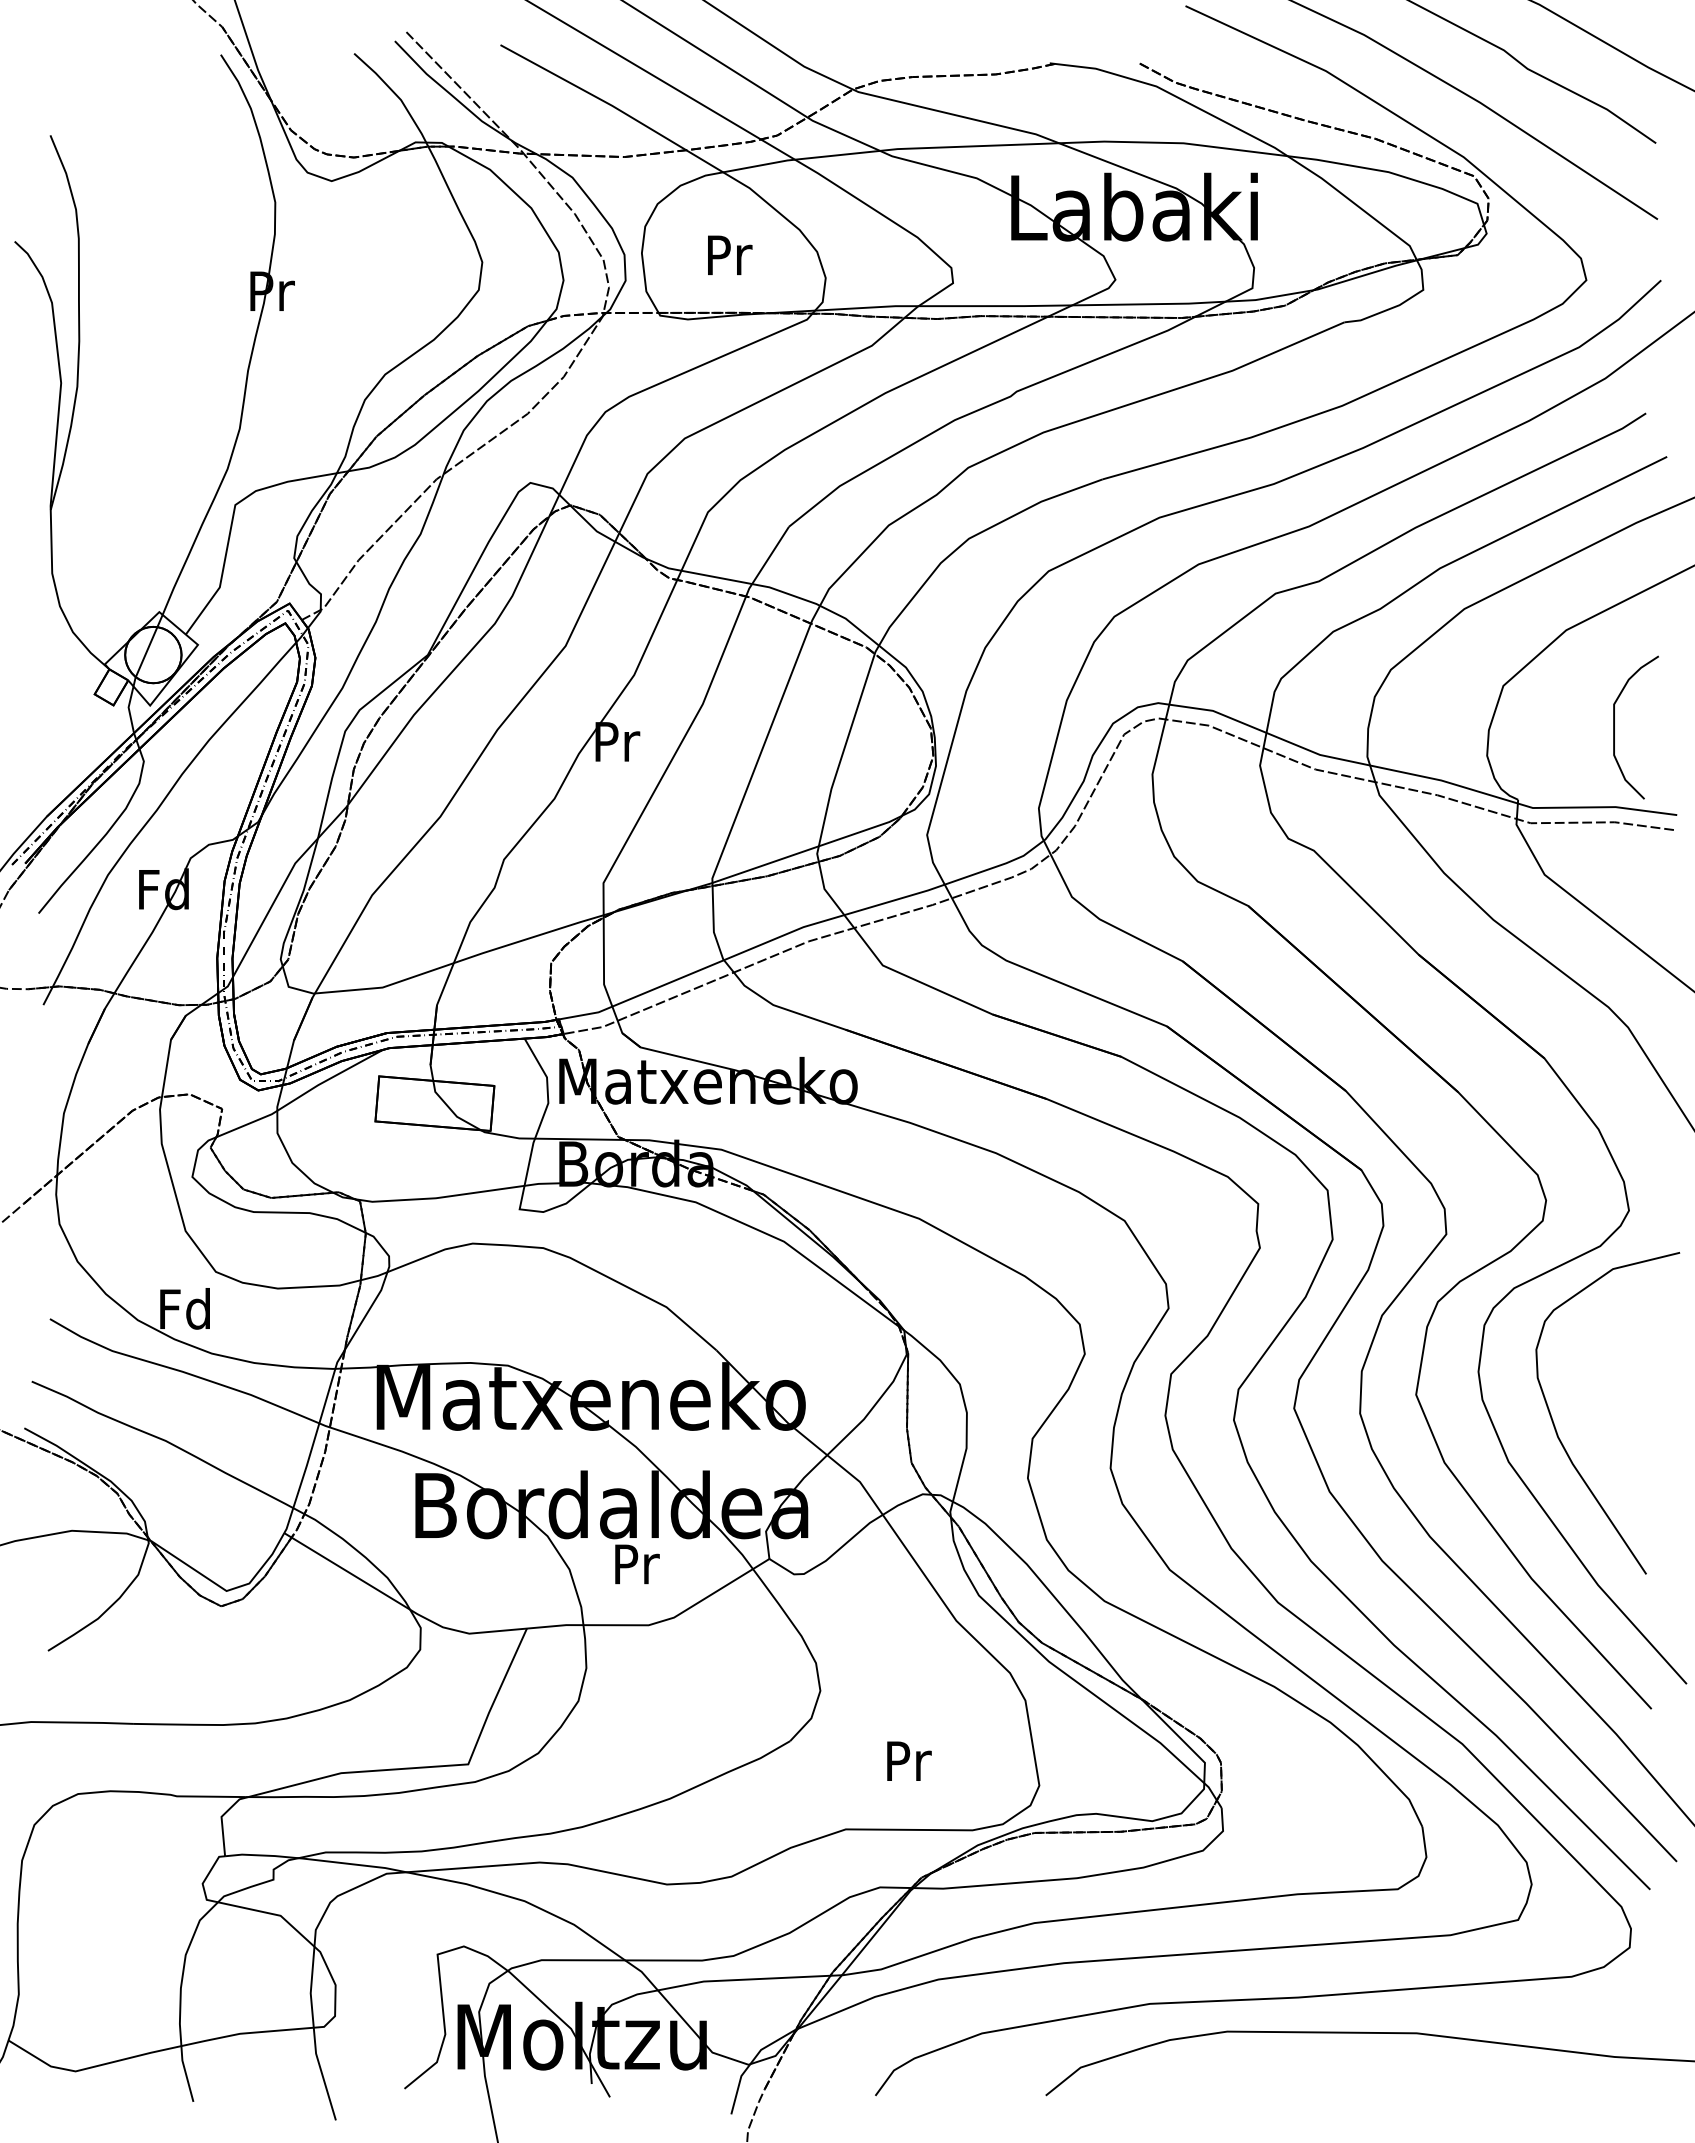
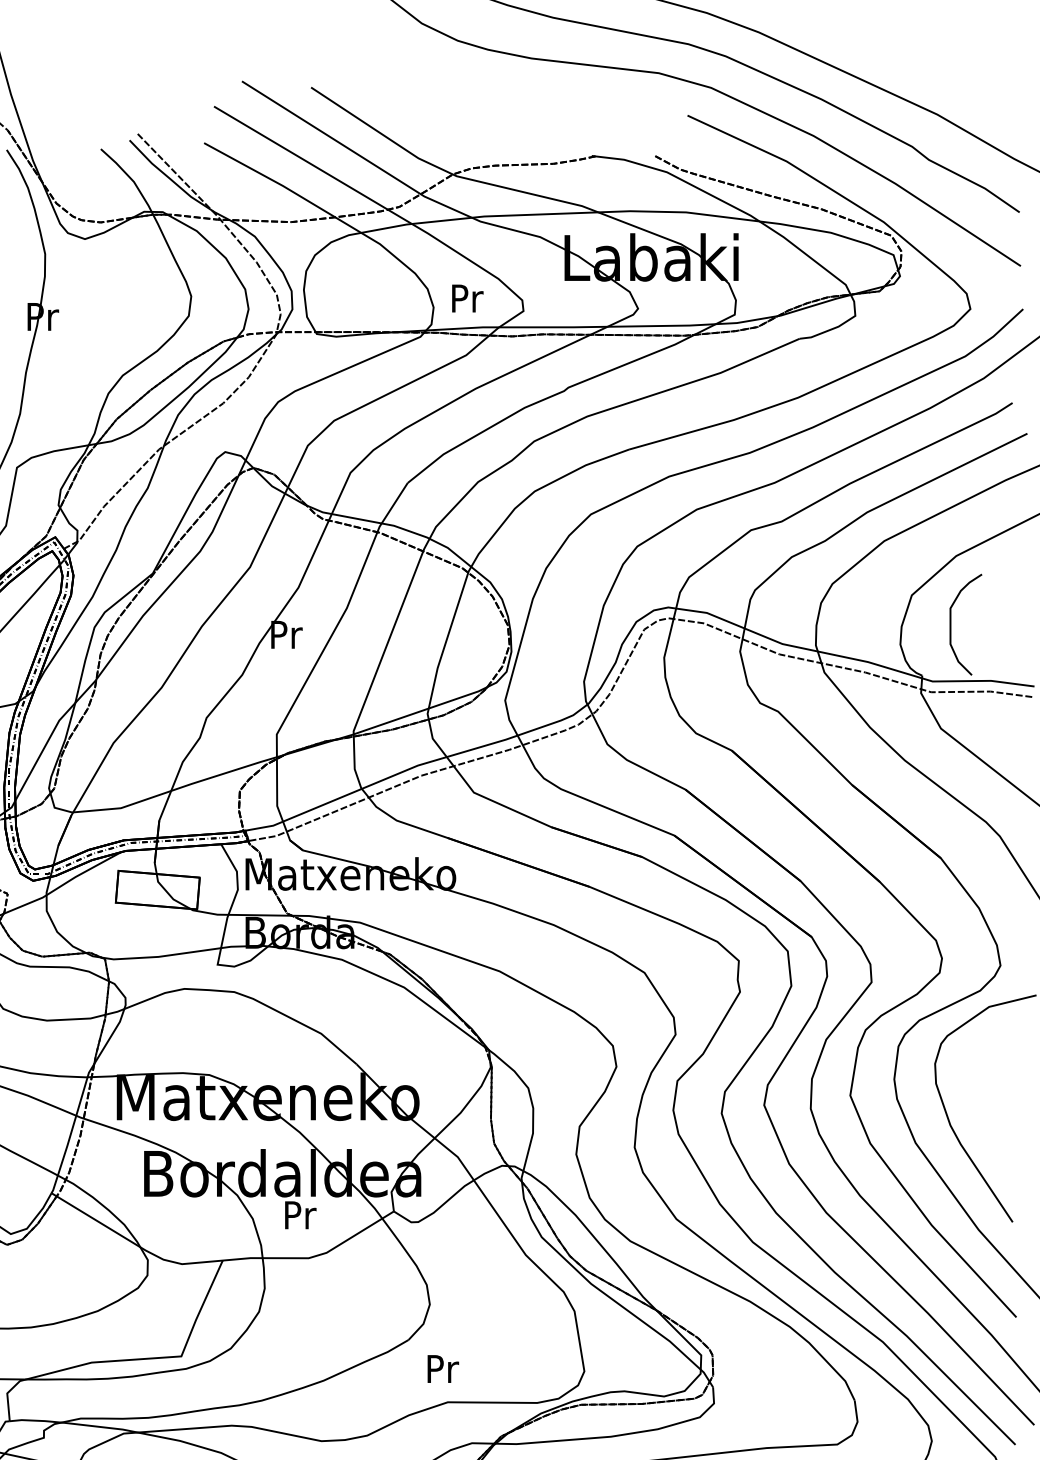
text: (730, 254) -> (468, 297), moved
curve: (1614, 727) -> (950, 624), moved
text: (909, 1760) -> (443, 1368), moved

